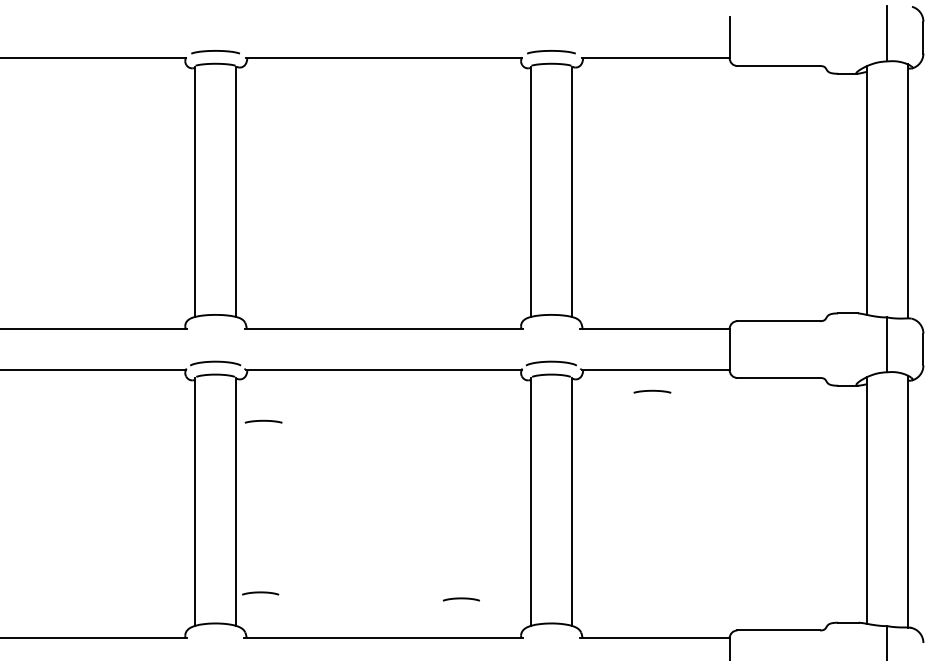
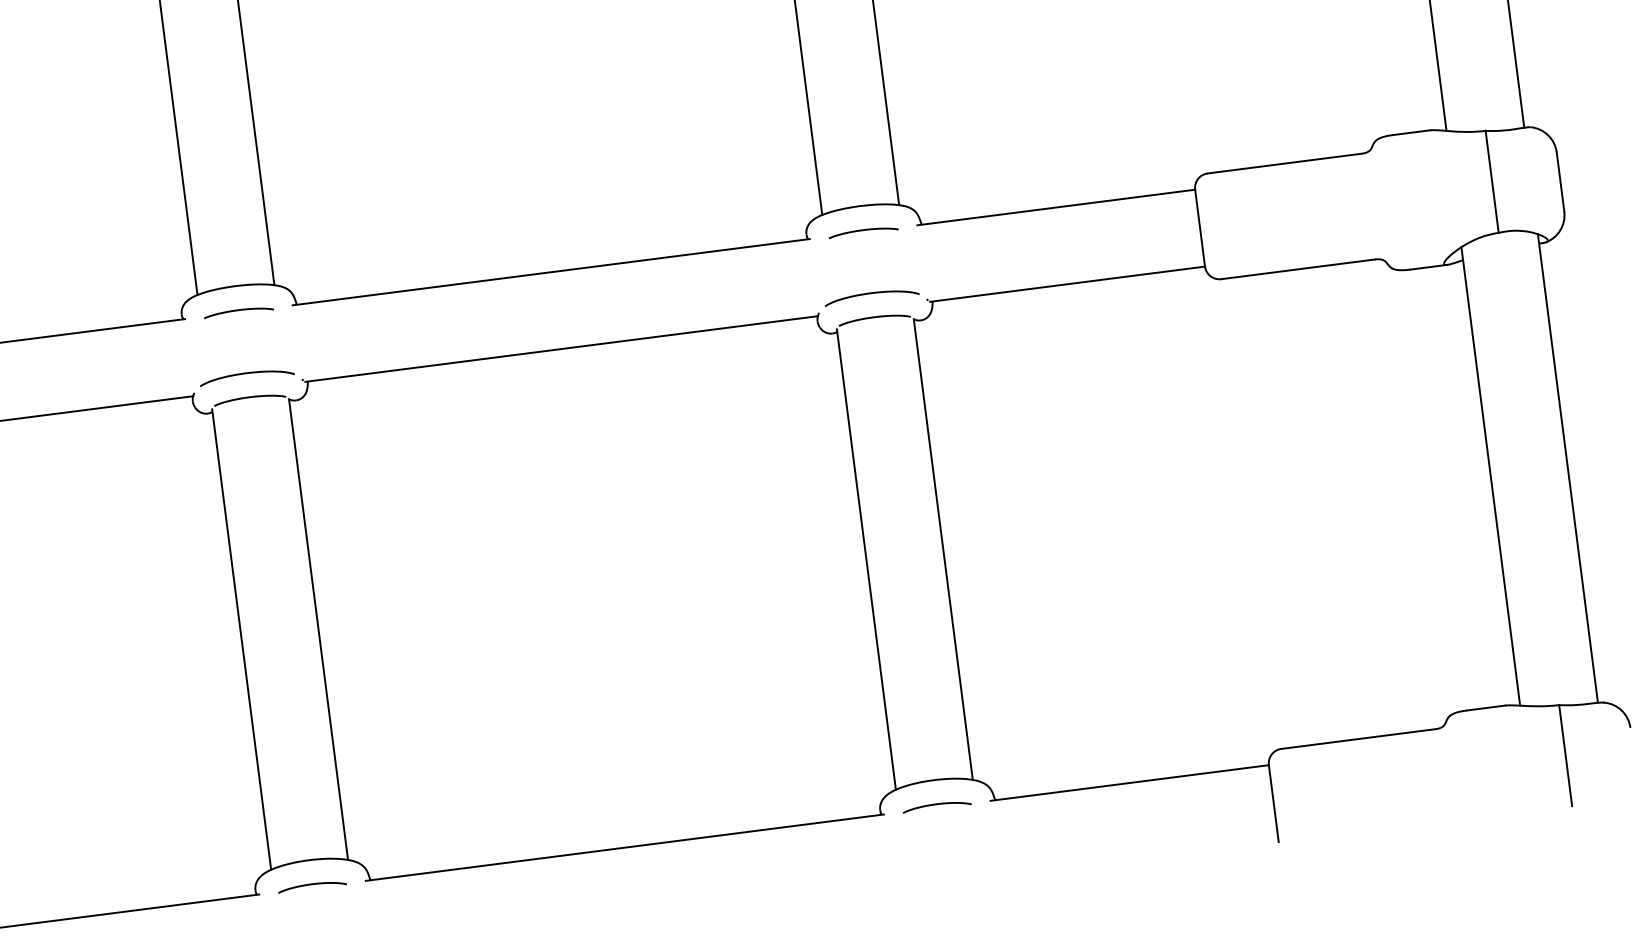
curve: (652, 391) -> (863, 231), moved
curve: (263, 421) -> (238, 311), moved
curve: (260, 593) -> (312, 886), moved
curve: (460, 599) -> (935, 806), moved

